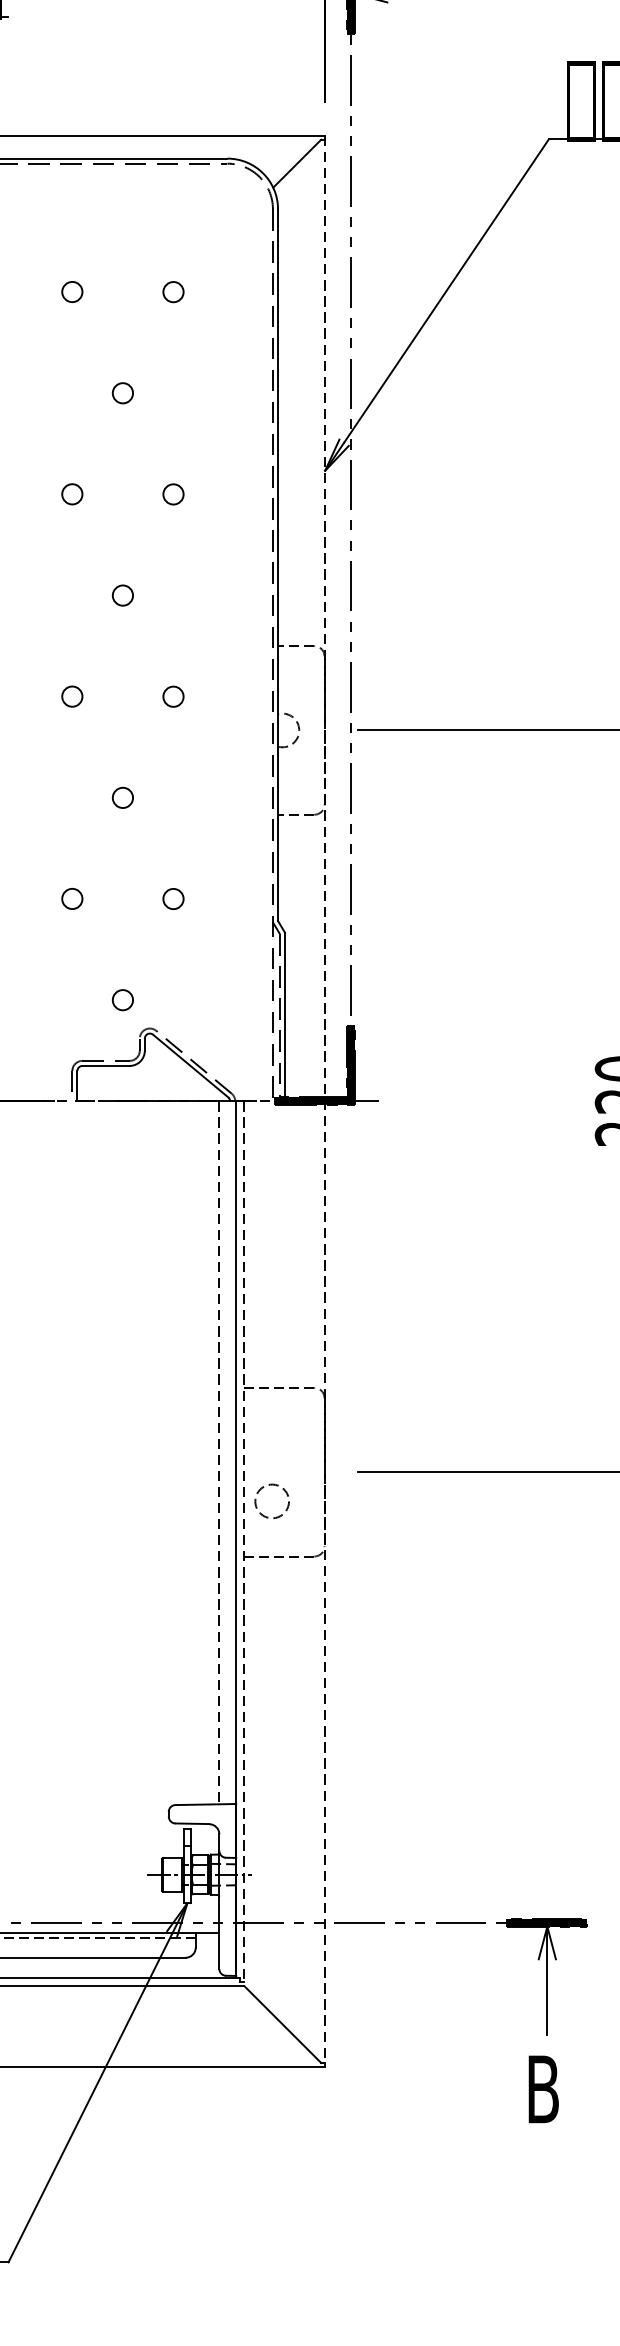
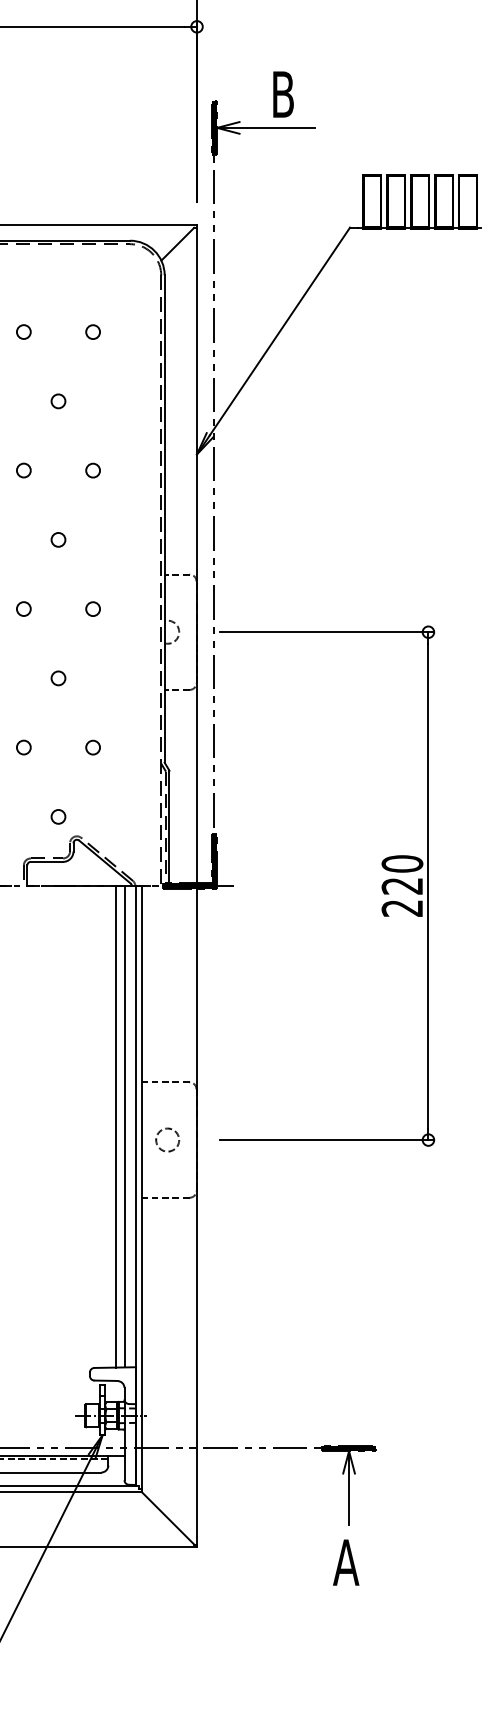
line: (325, 1101) -> (197, 886), dashed -> solid
line: (207, 1452) -> (116, 1126), added
line: (219, 1452) -> (124, 1126), dashed -> solid
circle: (271, 1500) -> (167, 1139), moved
line: (244, 1544) -> (141, 1189), dashed -> solid
text: (543, 2089) -> (346, 1562), B -> A

